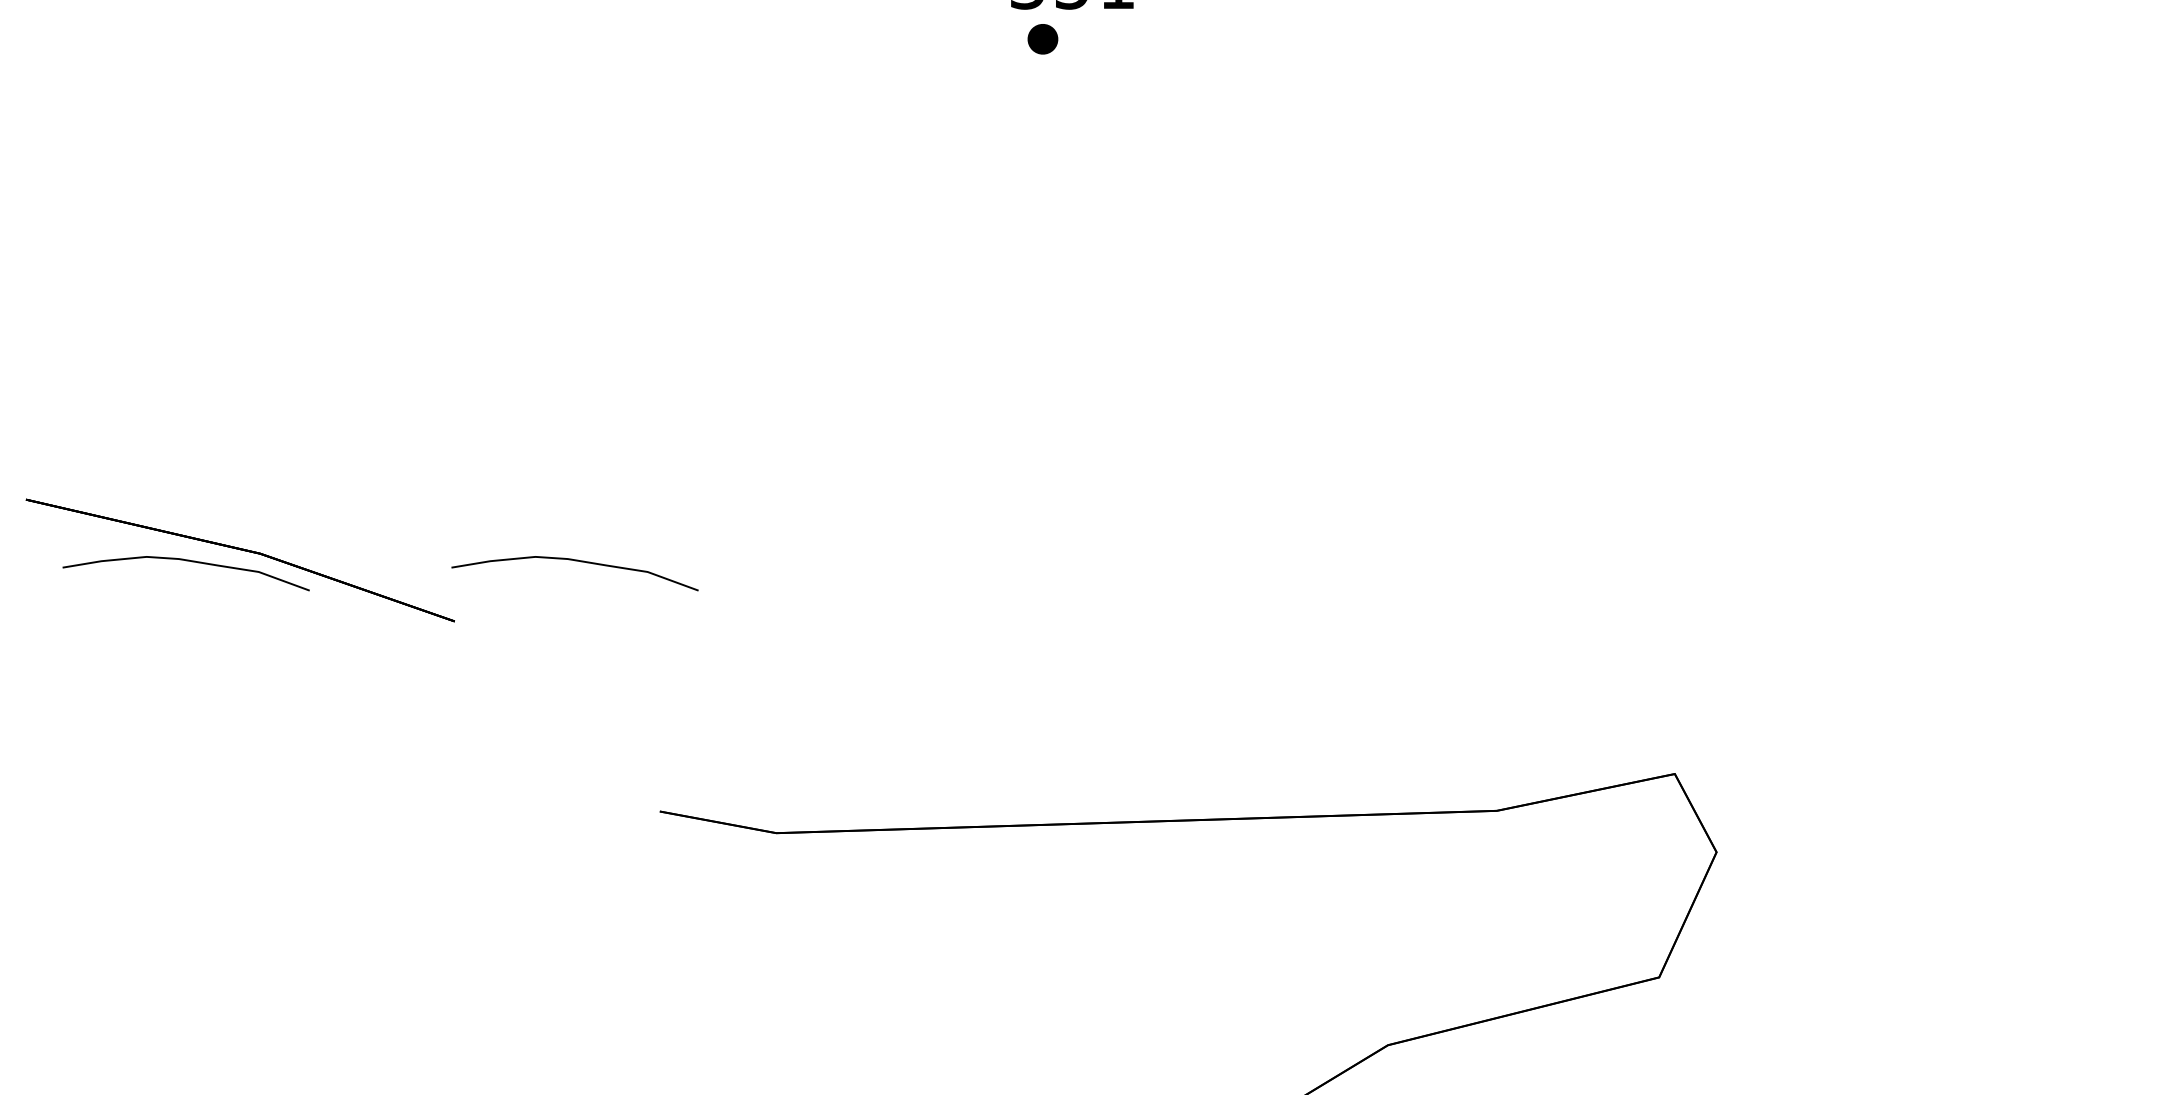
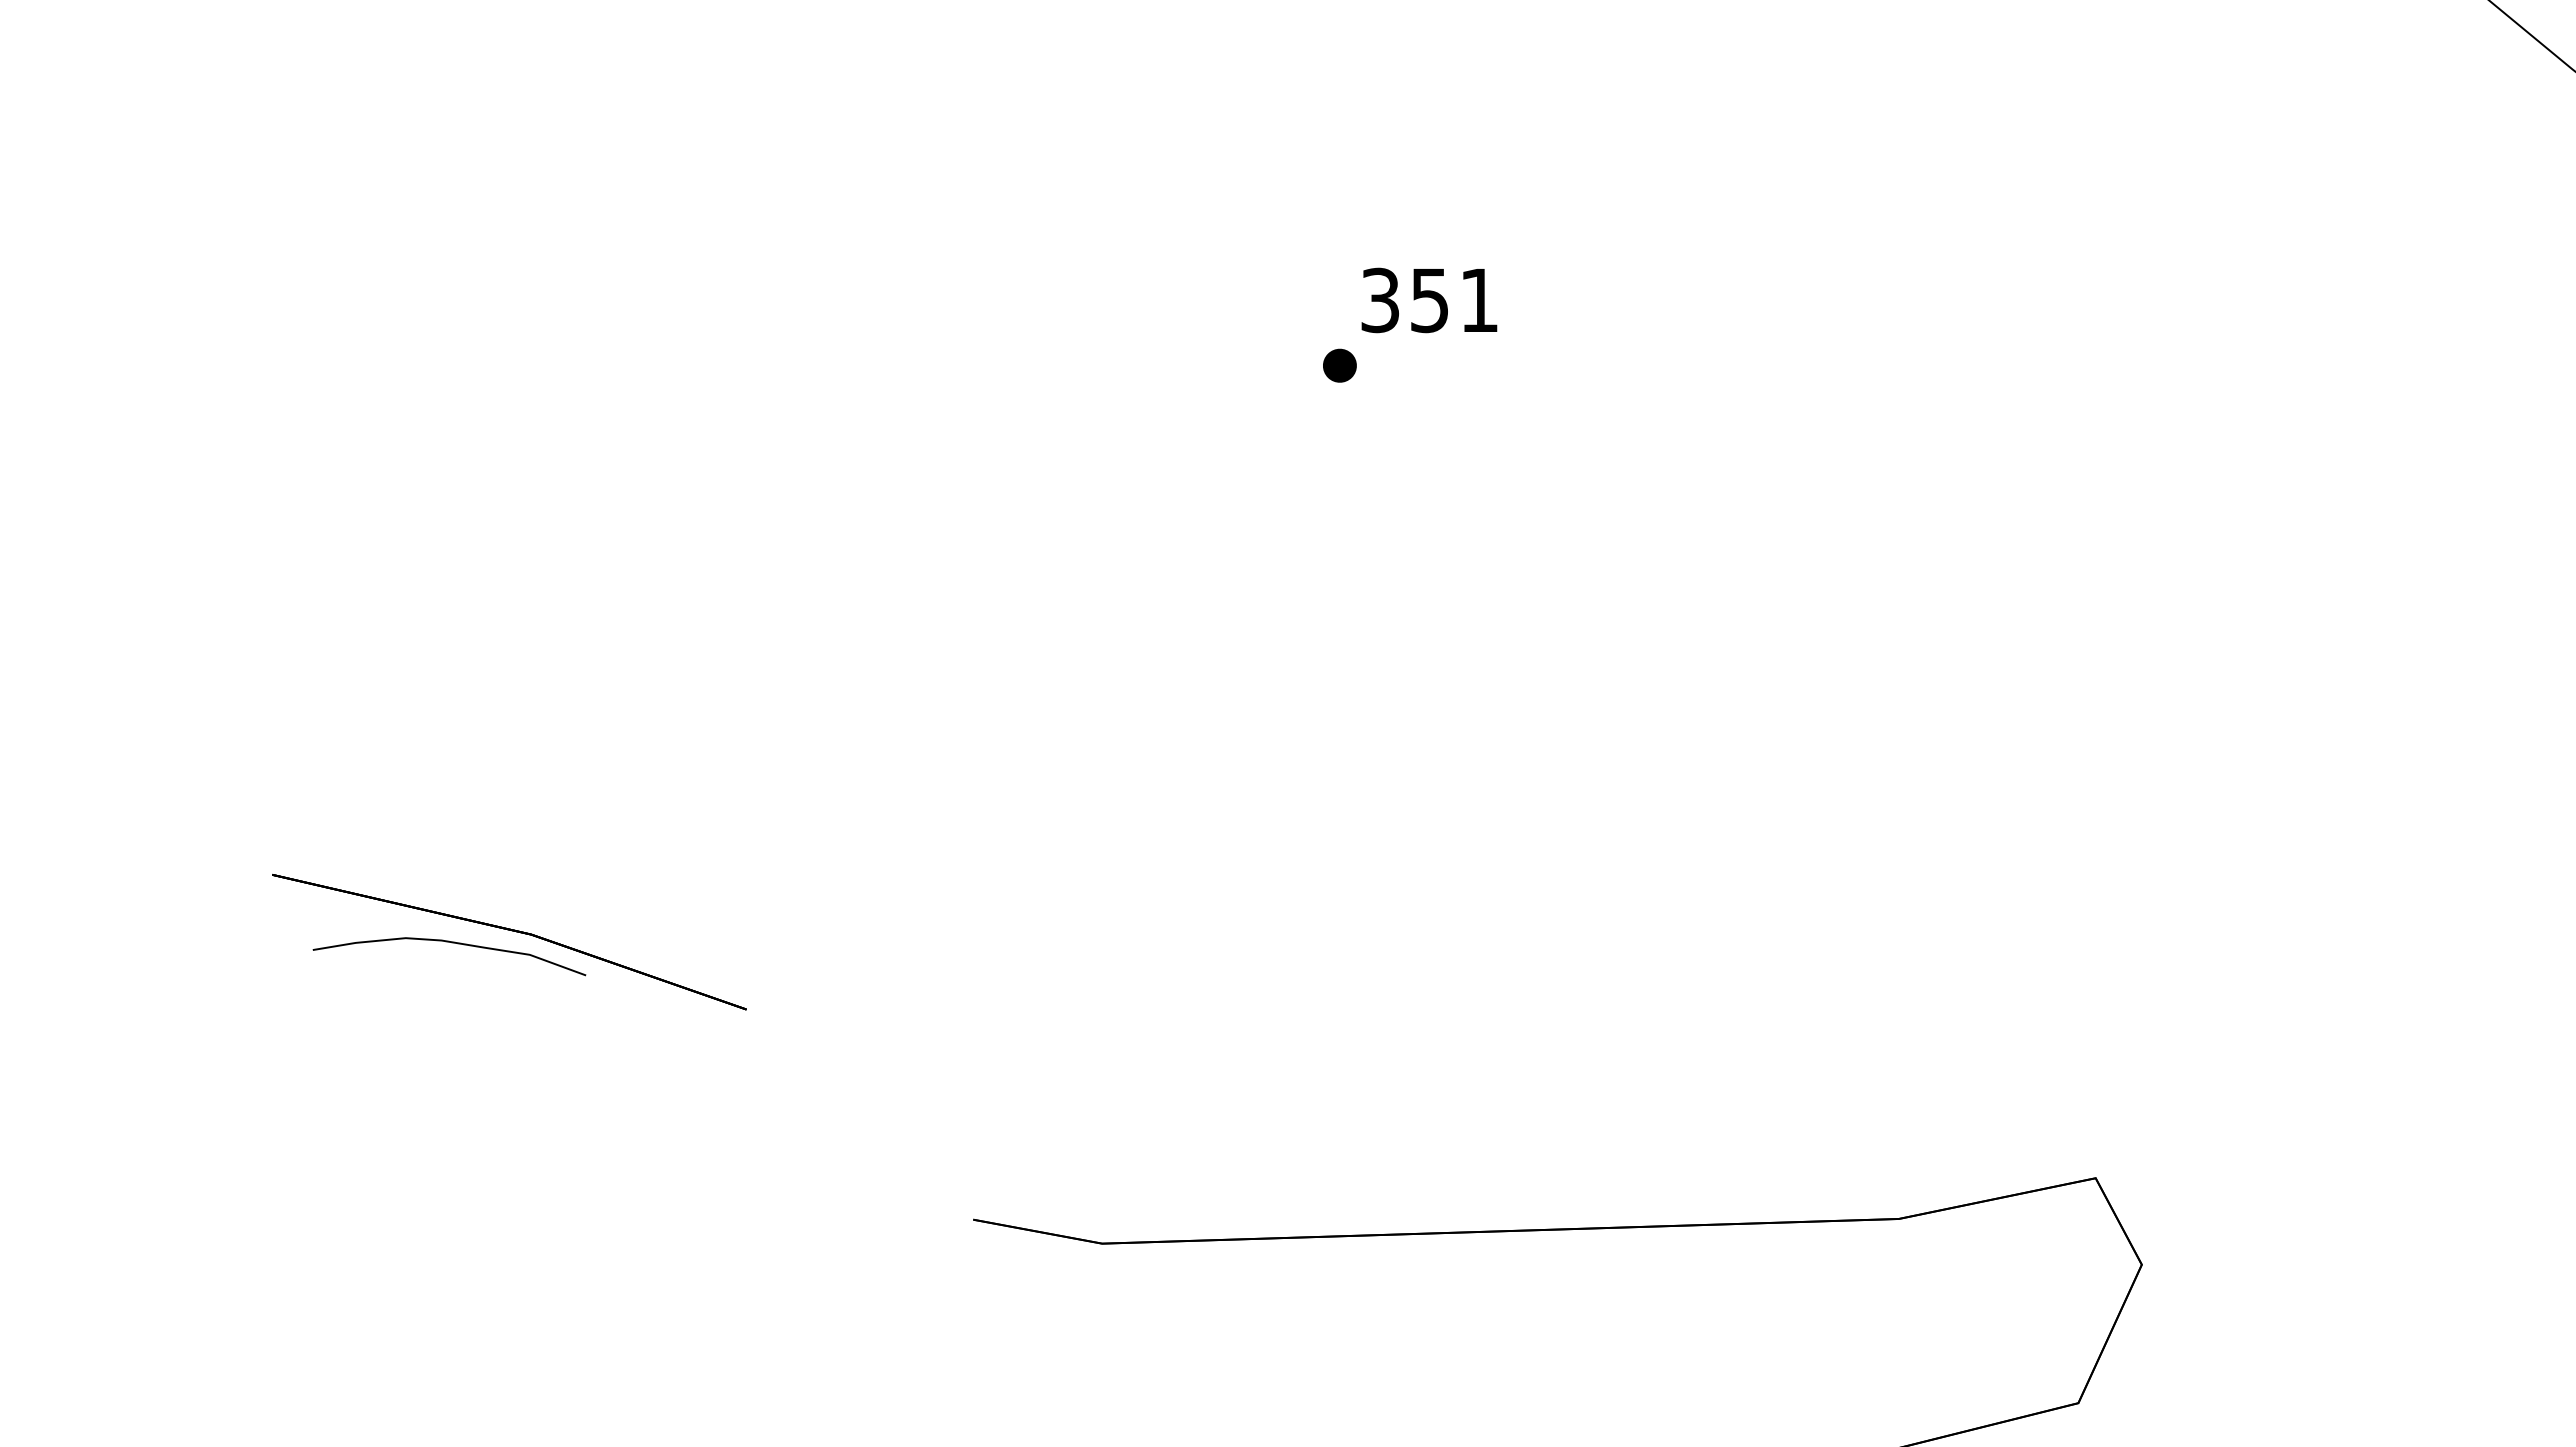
part: (1042, 39) -> (1339, 365), moved
part: (576, 561) -> (881, 943), removed

